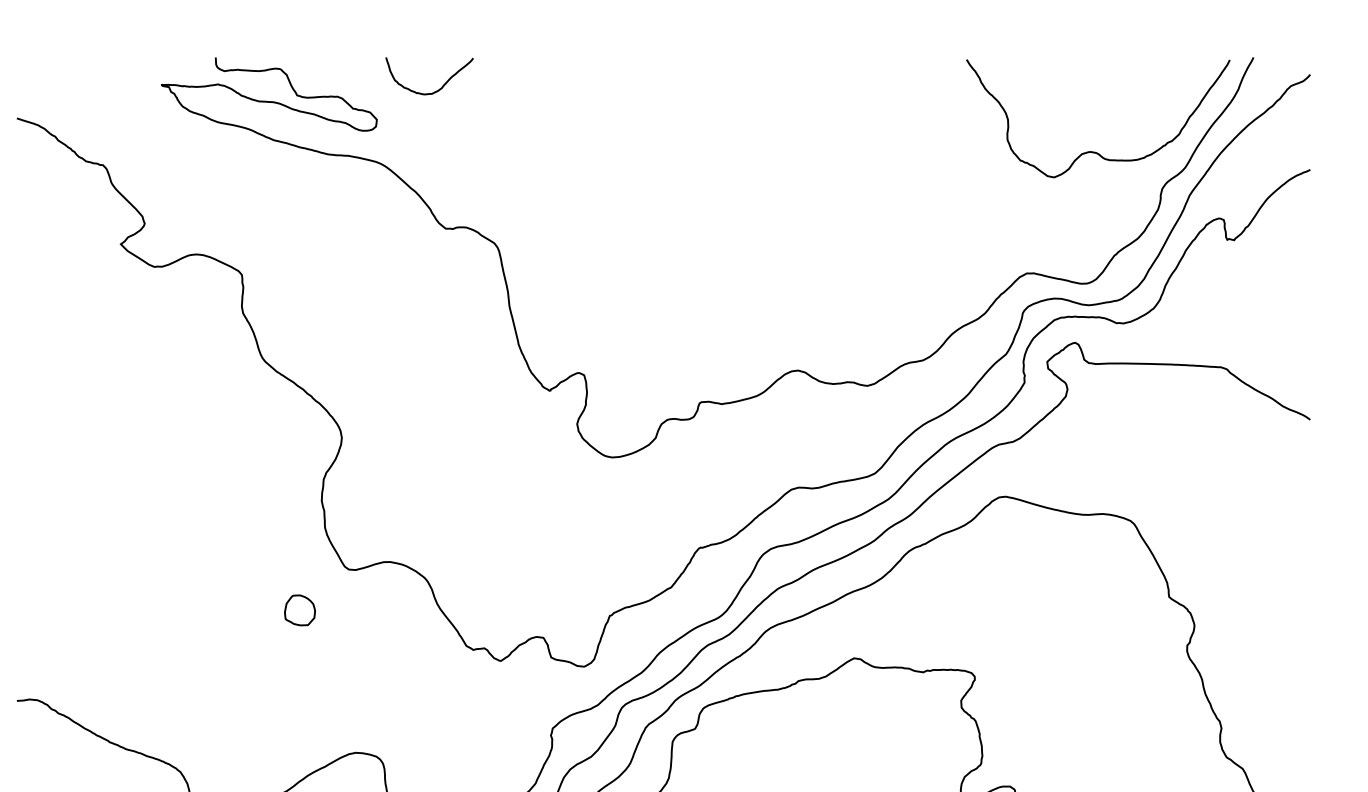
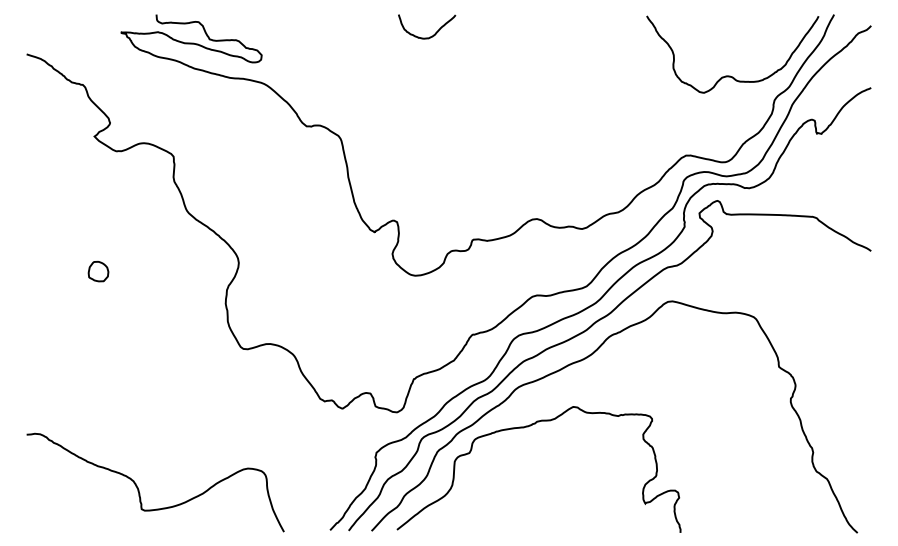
curve: (440, 86) -> (434, 33), moved
part: (299, 610) -> (98, 271), moved

